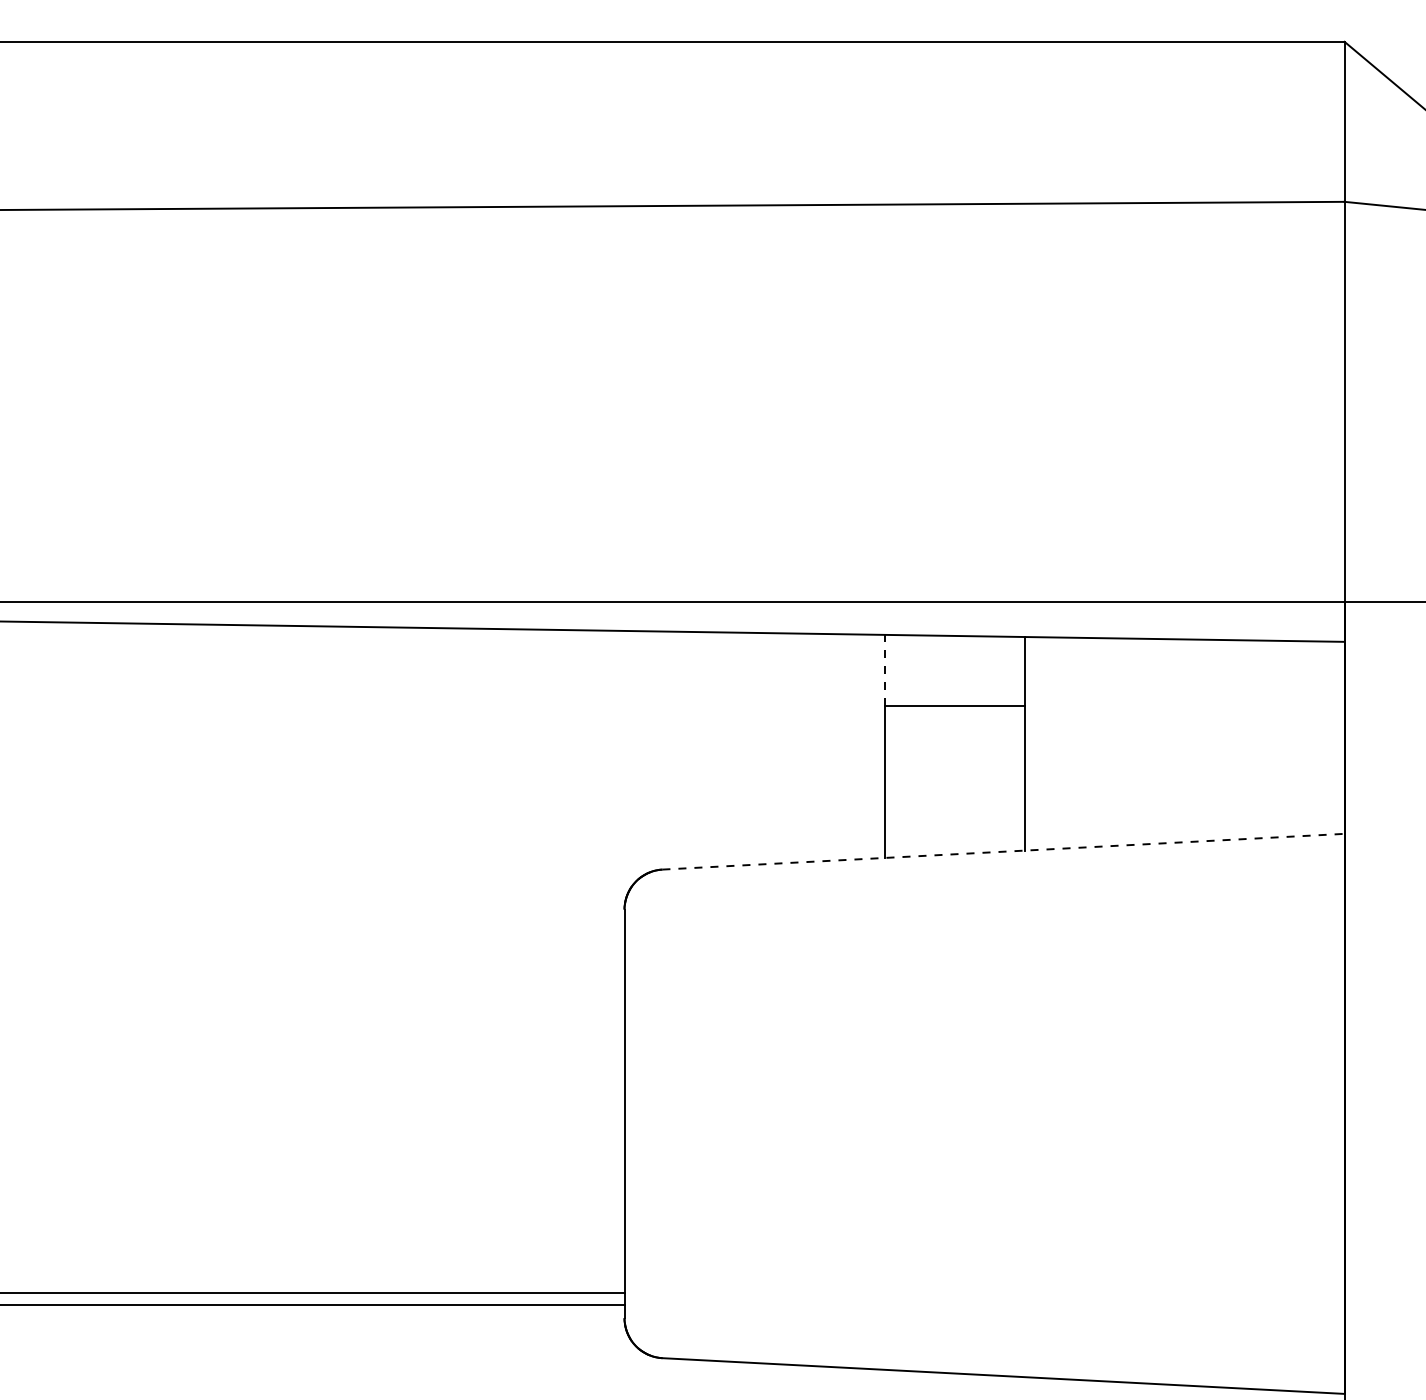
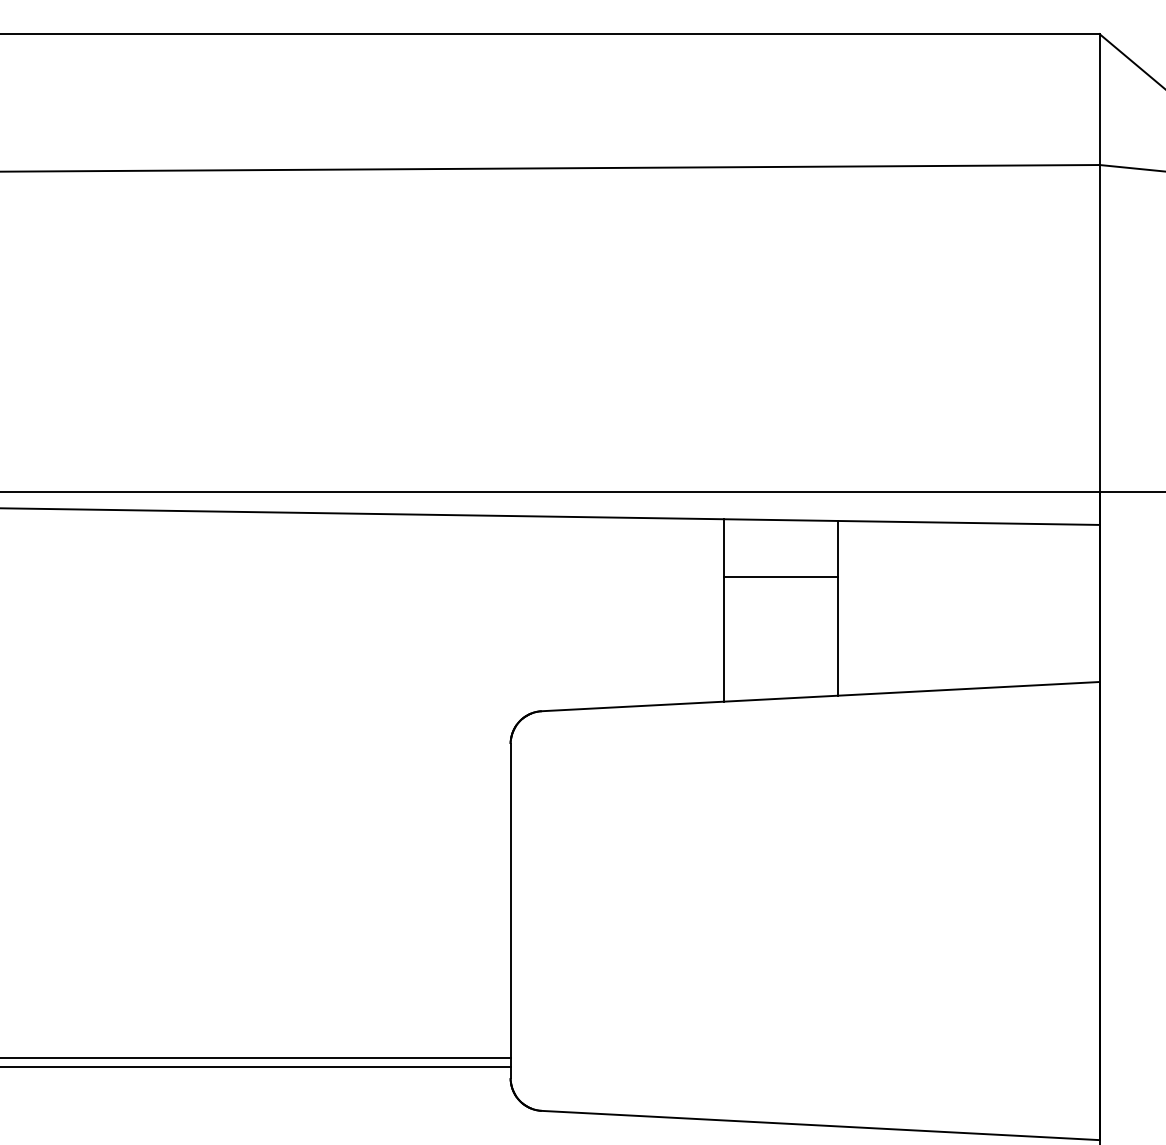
line: (884, 669) -> (723, 547), dashed -> solid
line: (1003, 851) -> (820, 696), dashed -> solid

